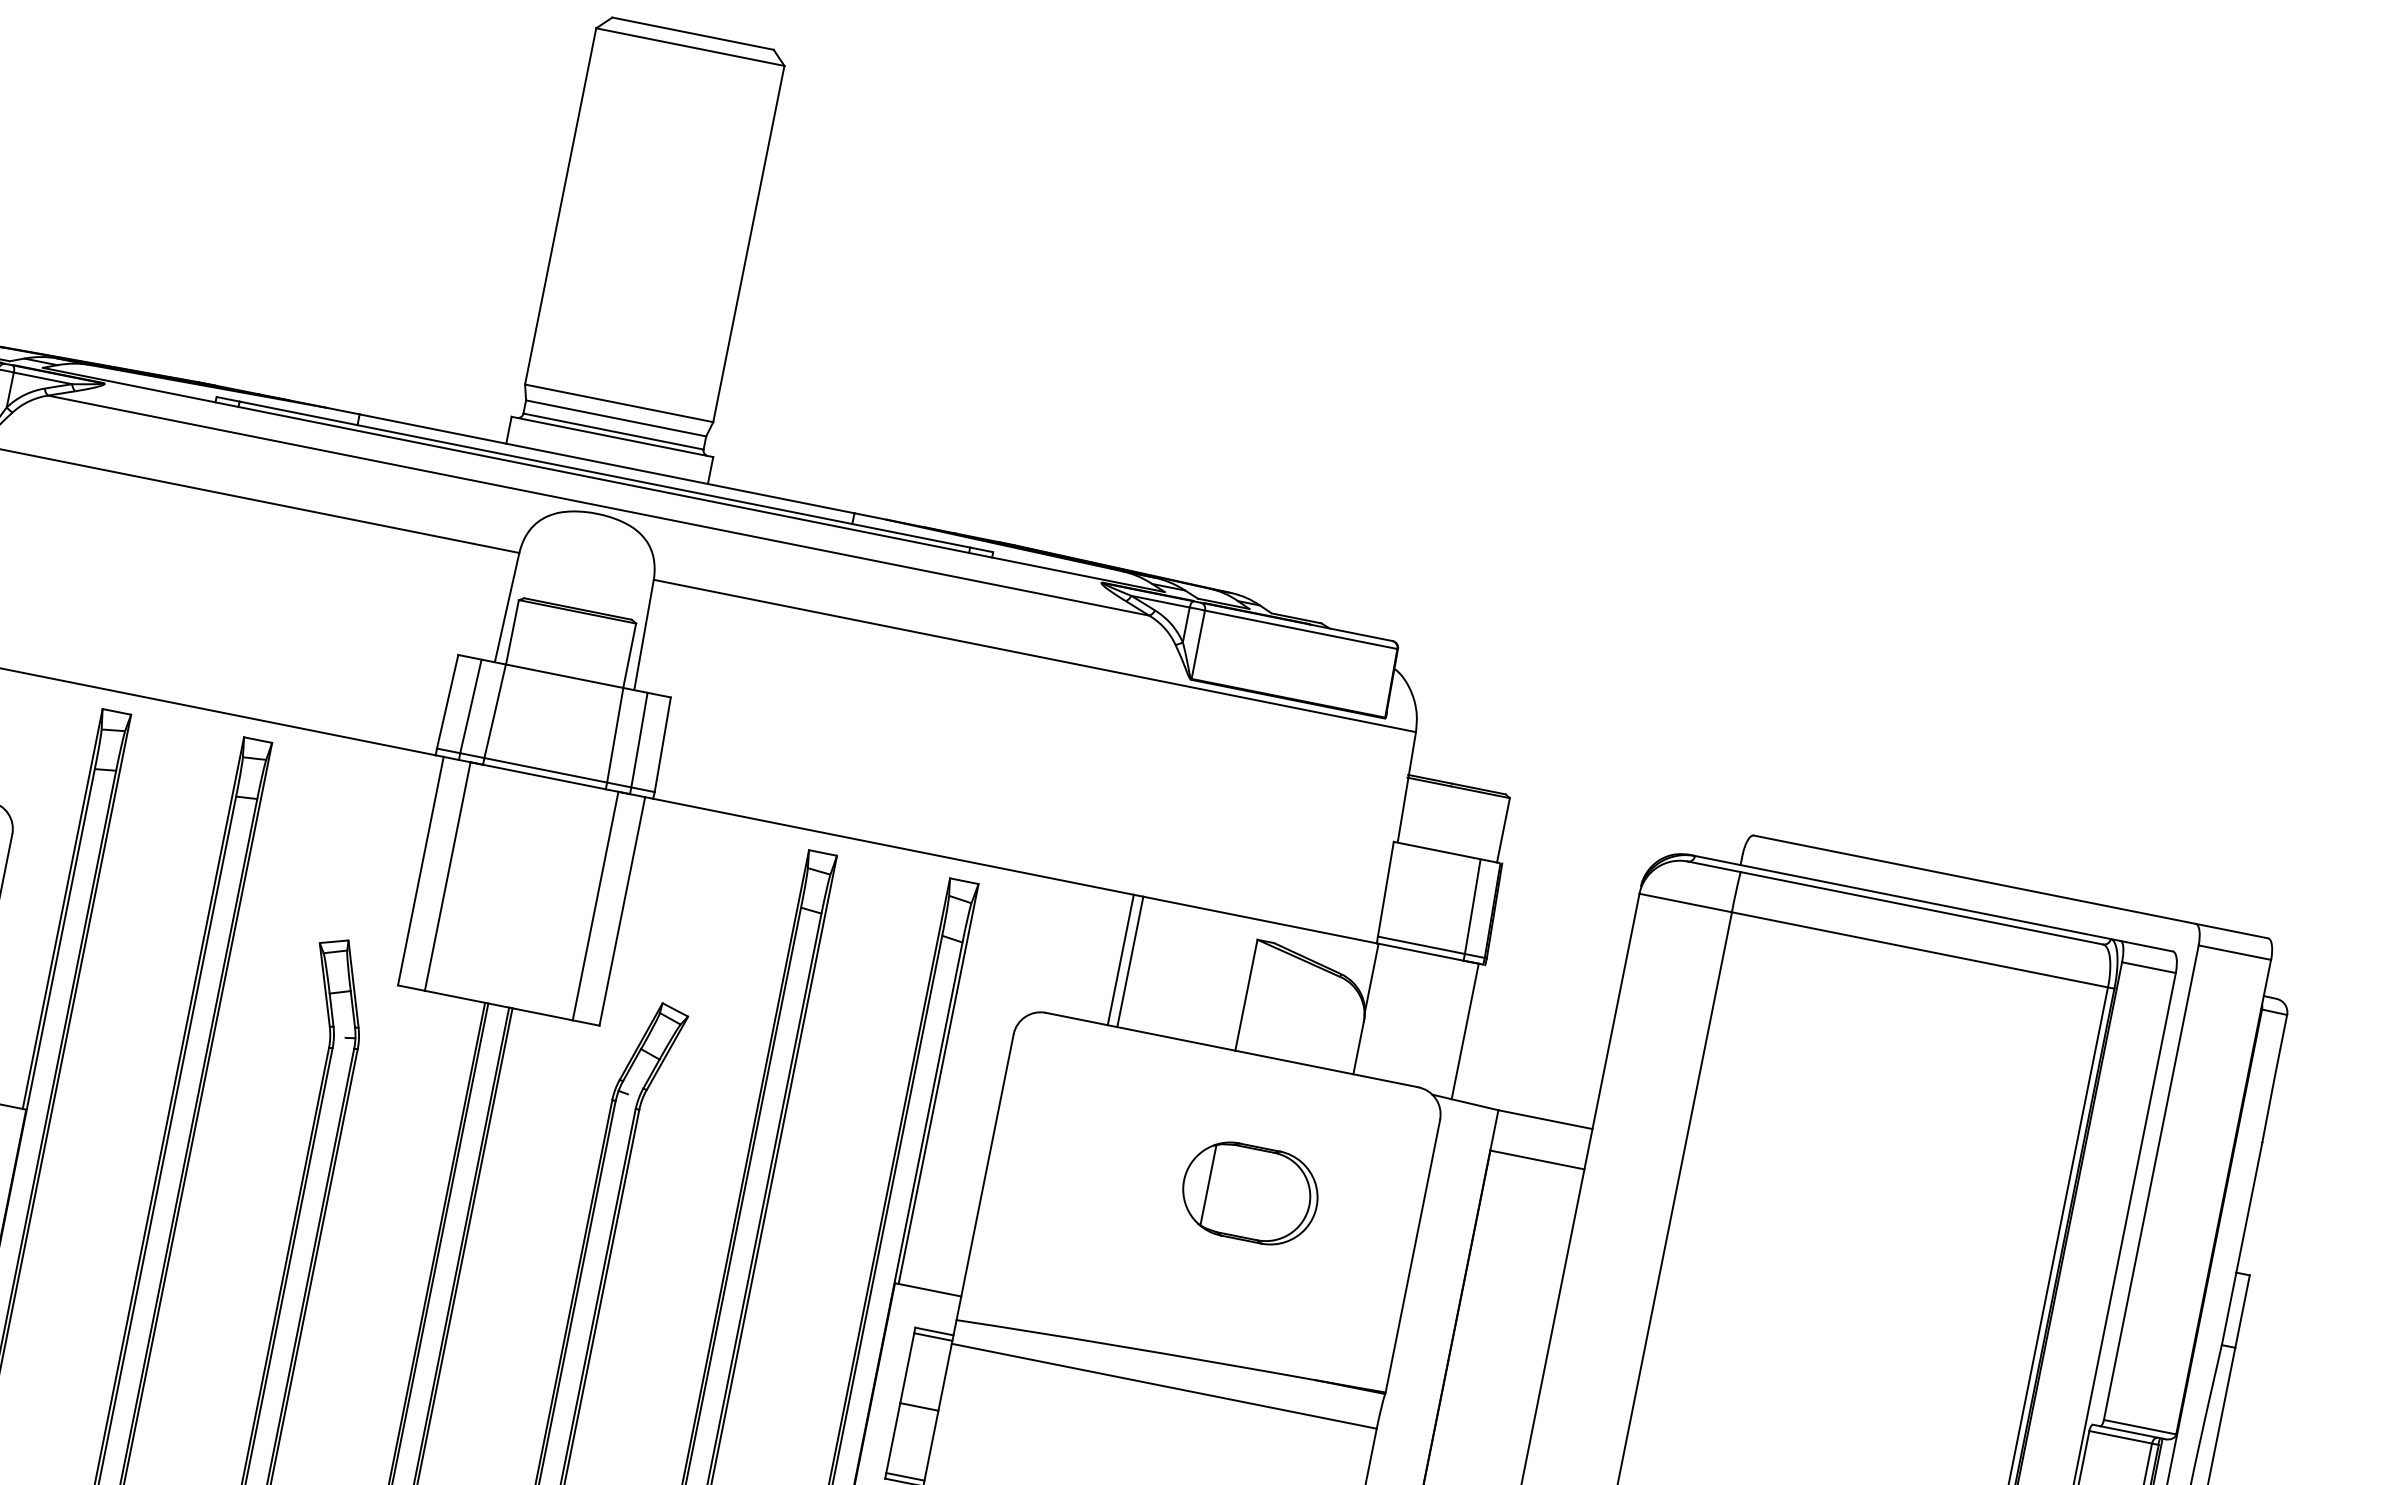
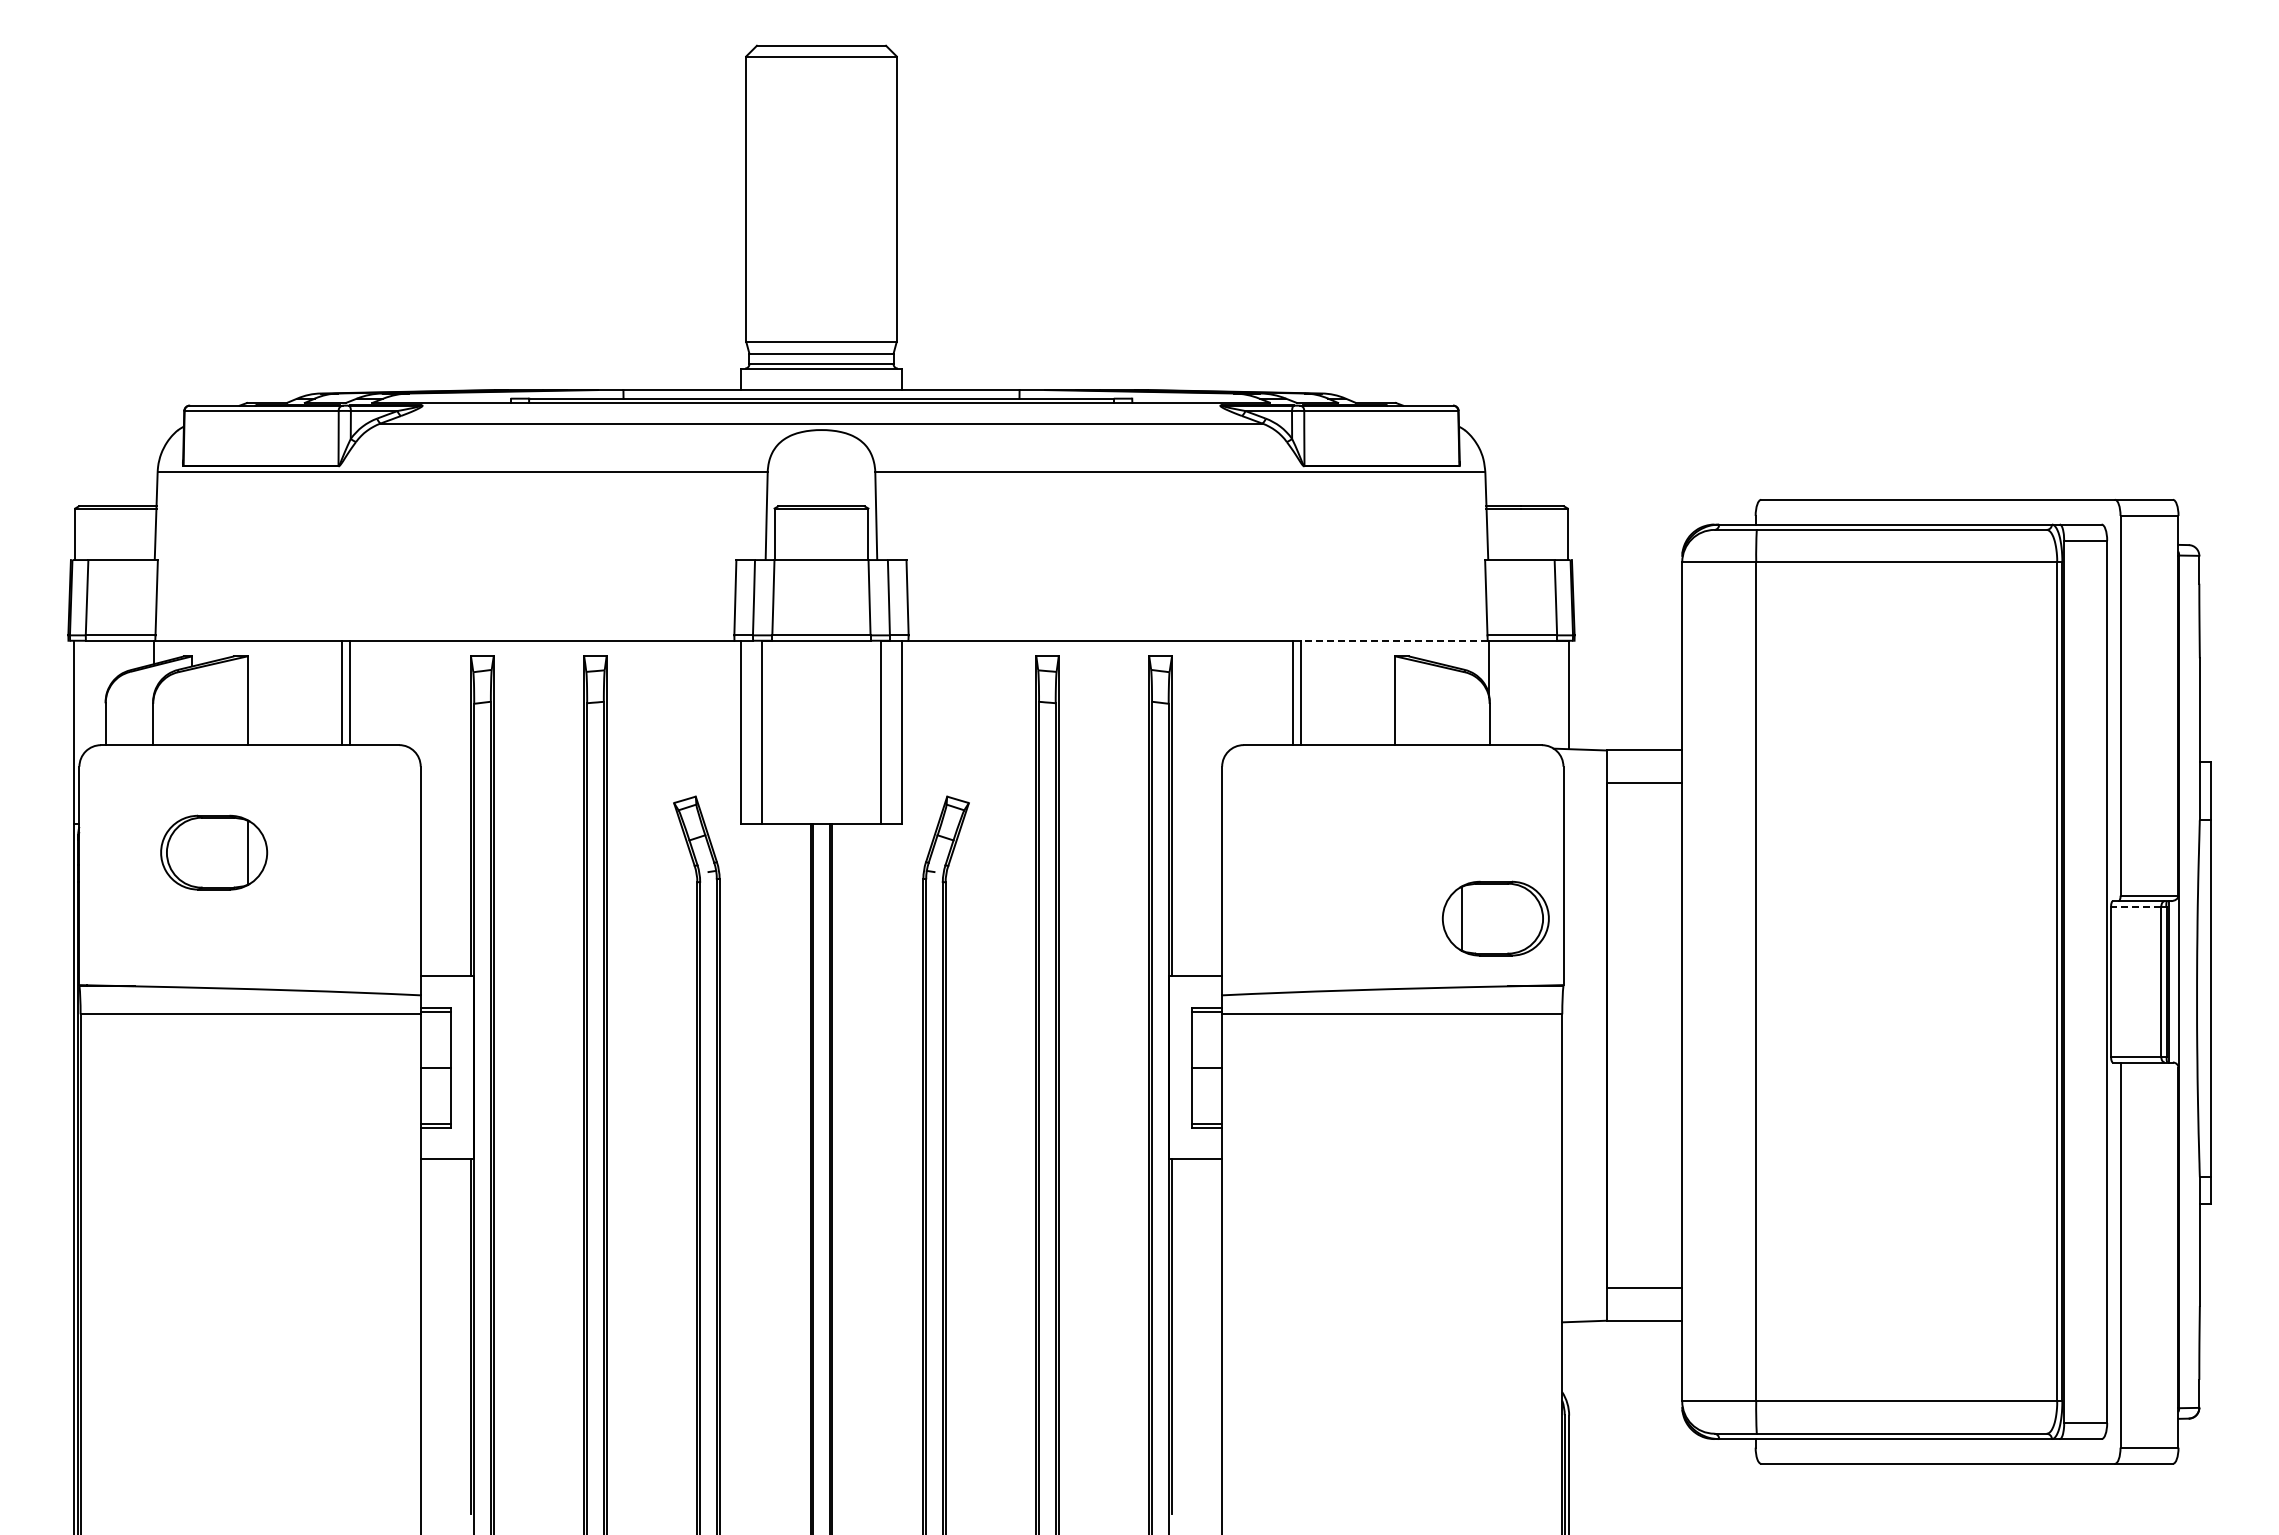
line: (1260, 919) -> (1394, 640), solid -> dashed
part: (1250, 1193) -> (1495, 918), moved
line: (2119, 1437) -> (2135, 906), solid -> dashed

